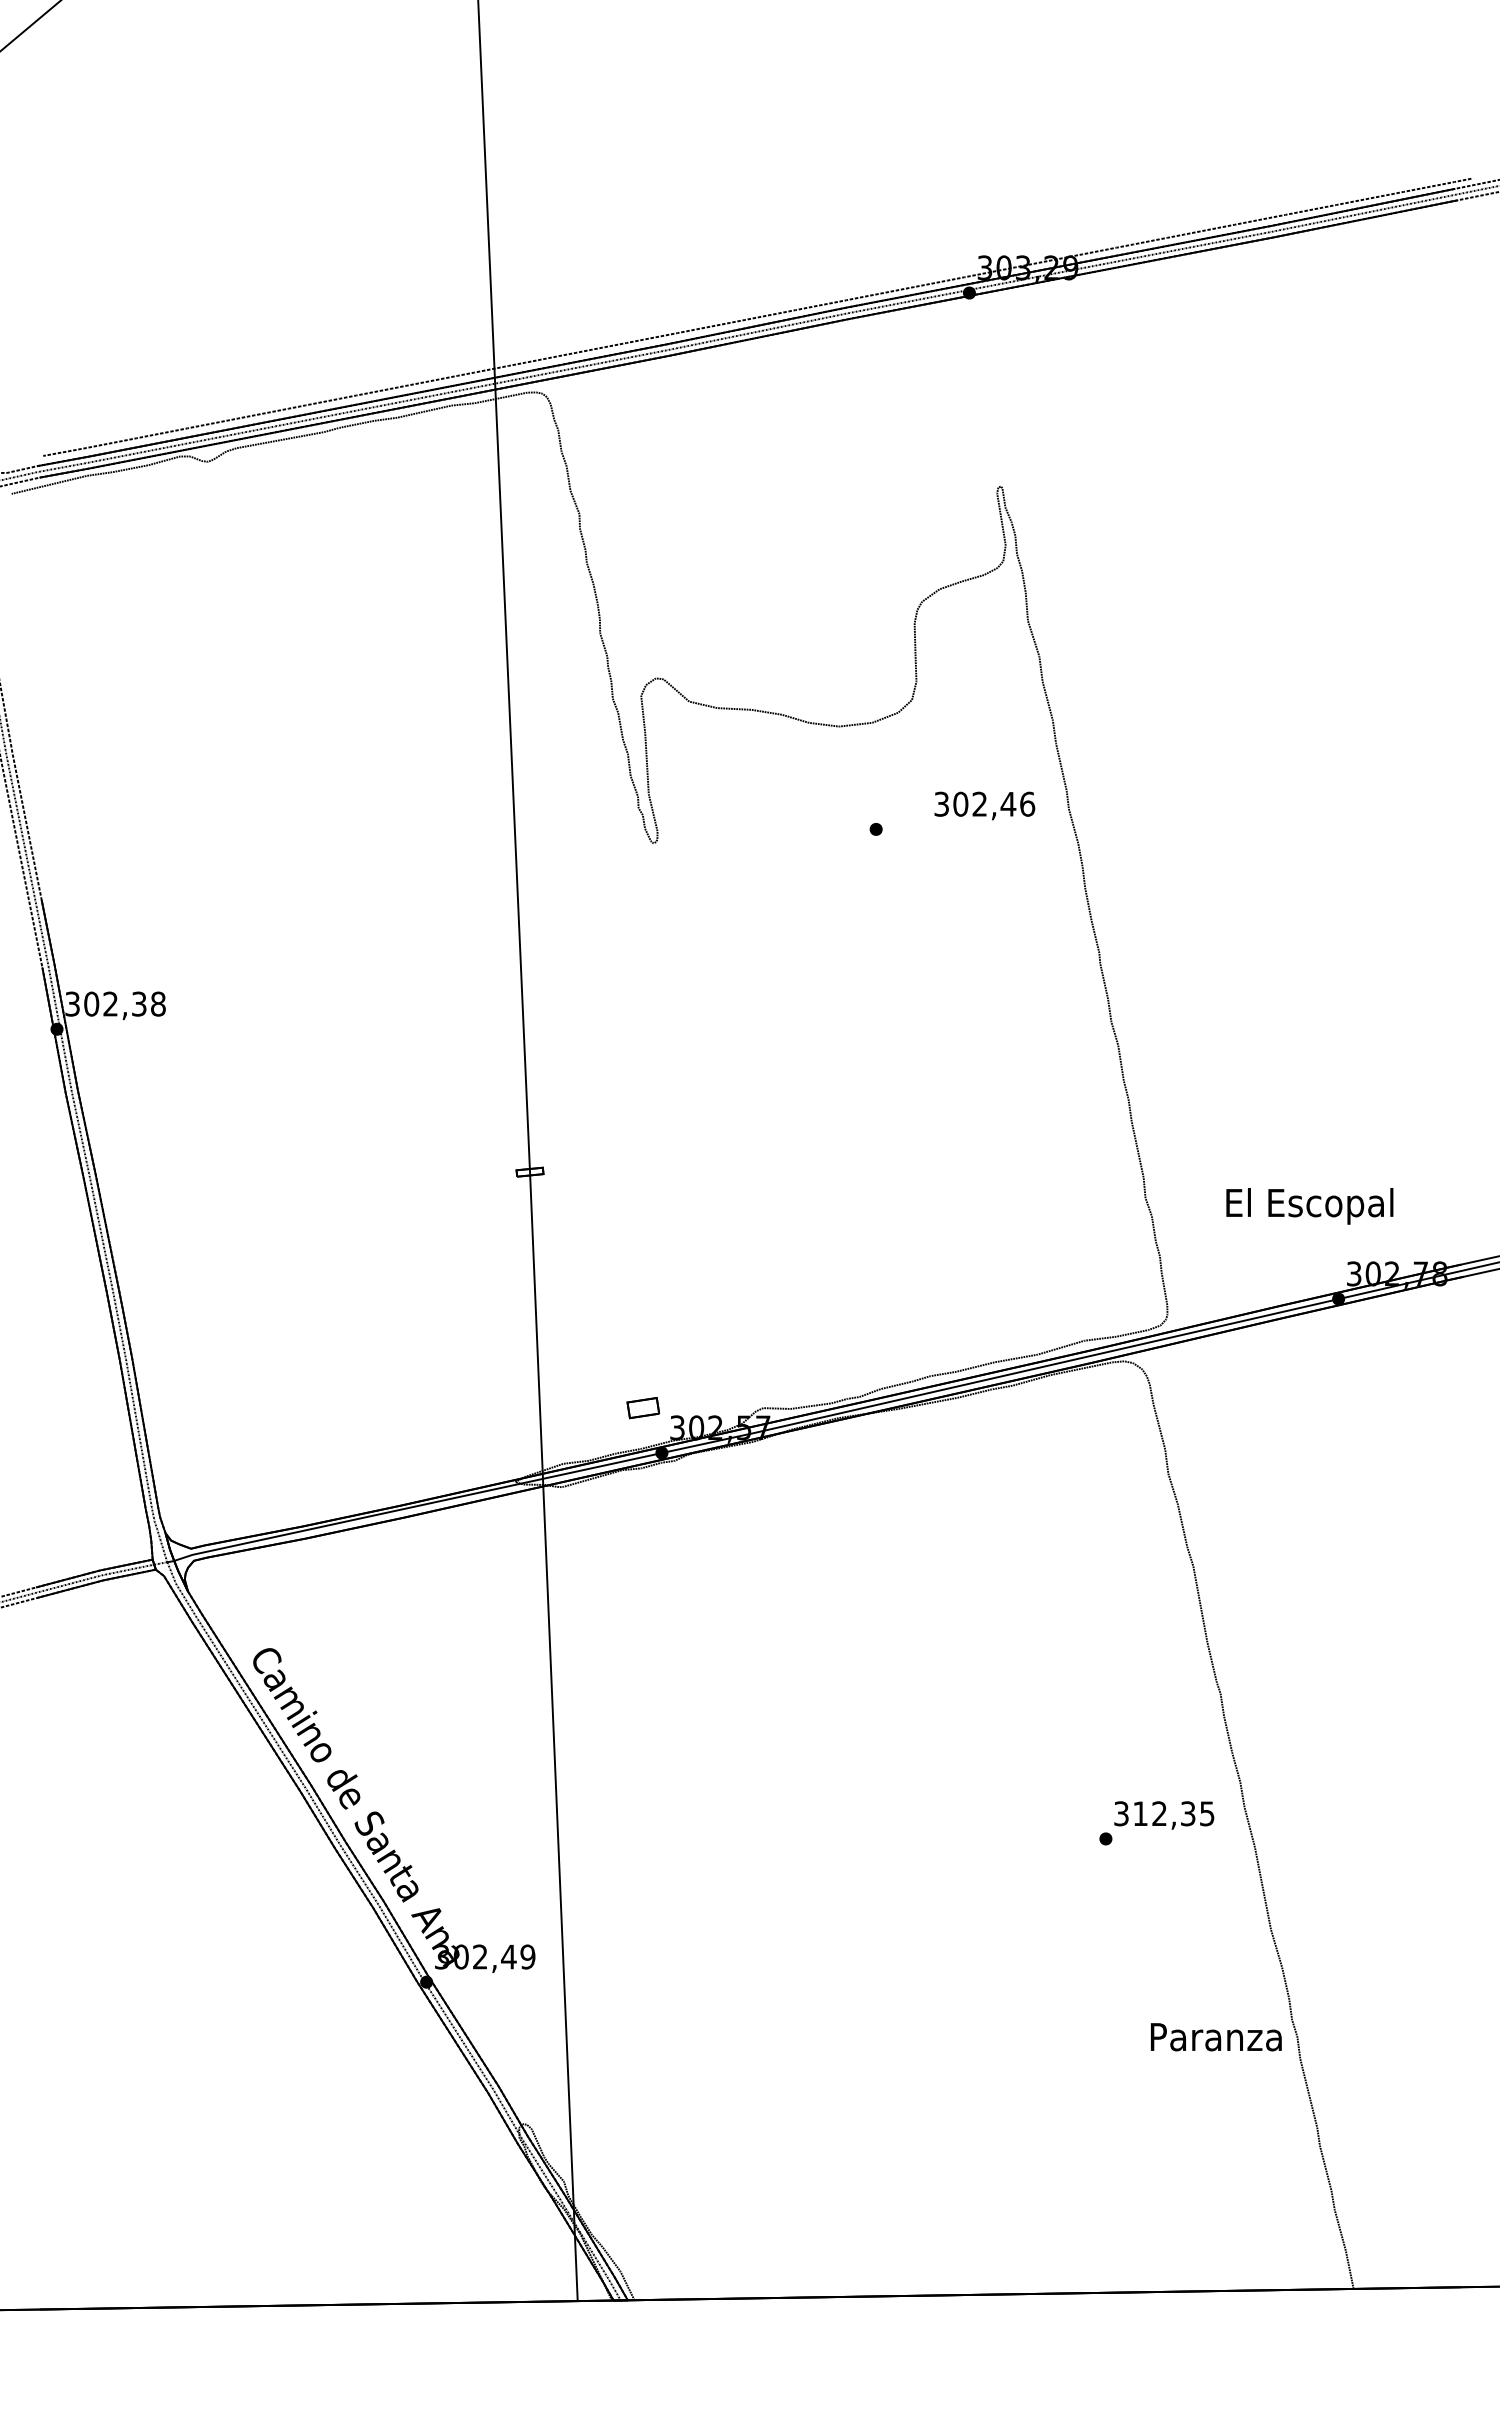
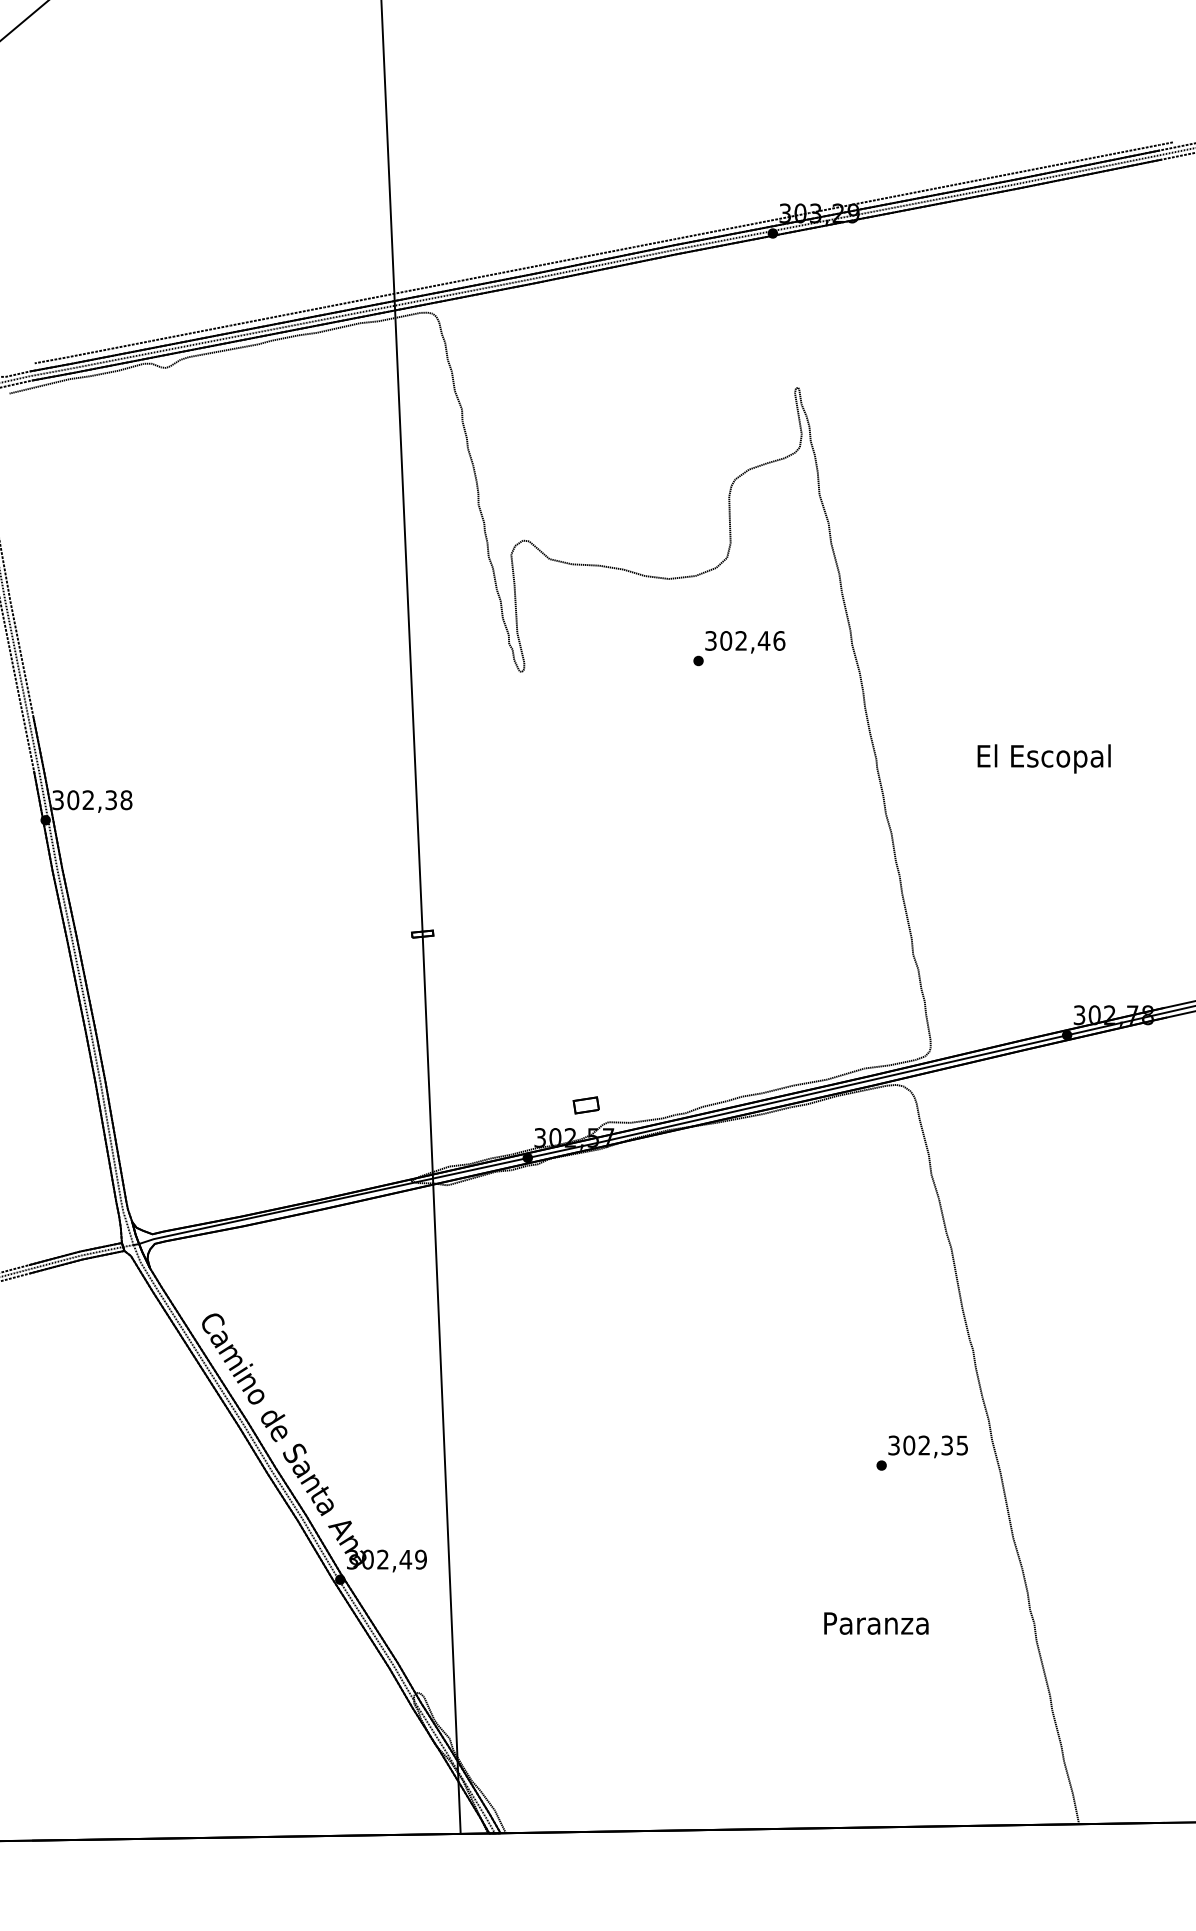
text: (984, 805) -> (745, 641), moved
text: (1309, 1206) -> (1043, 759), moved
part: (643, 1408) -> (586, 1105), moved
text: (1140, 1813) -> (909, 1445), 312,35 -> 302,35
text: (1216, 2037) -> (876, 1623), moved

